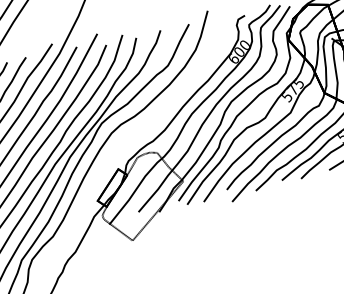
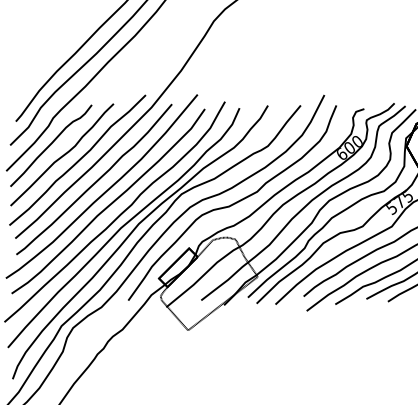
part: (147, 121) -> (232, 202), added

